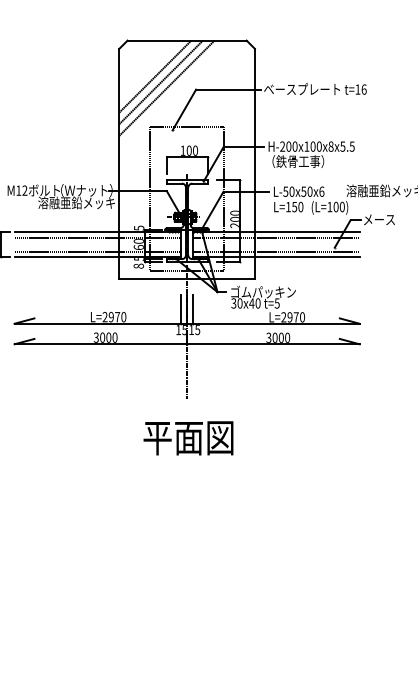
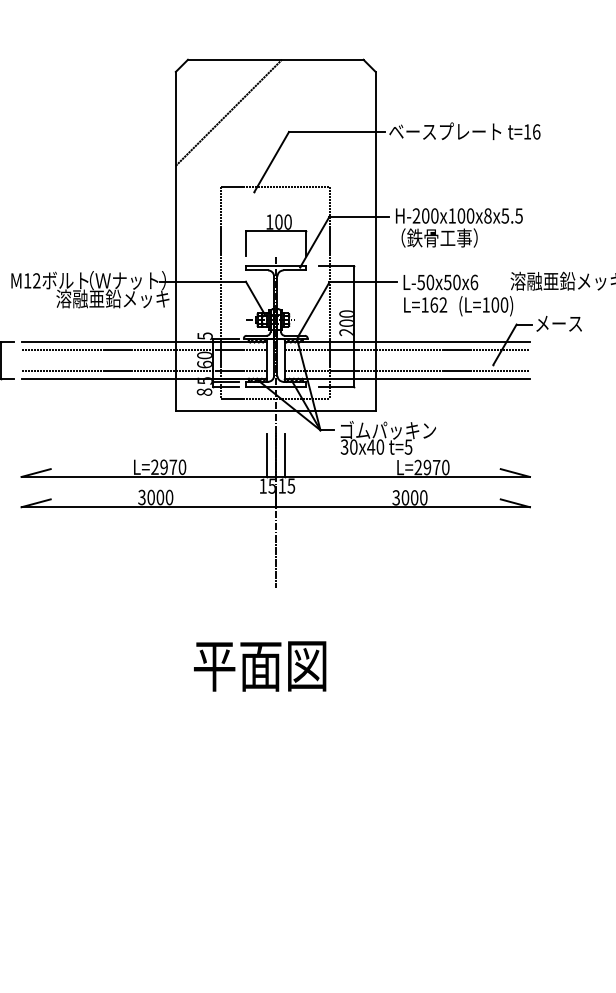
line: (160, 82) -> (236, 121), removed
line: (166, 87) -> (245, 128), removed
text: (297, 206) -> (438, 304), L=150 -> L=162
text: (188, 438) -> (260, 666), moved

